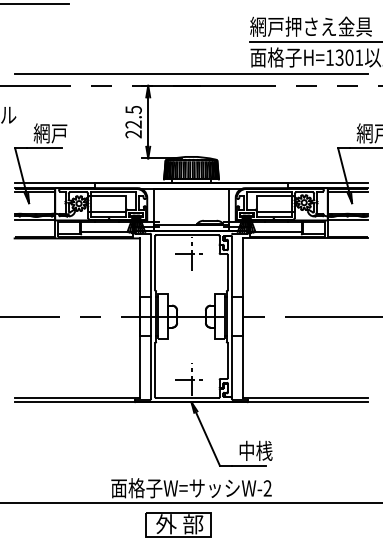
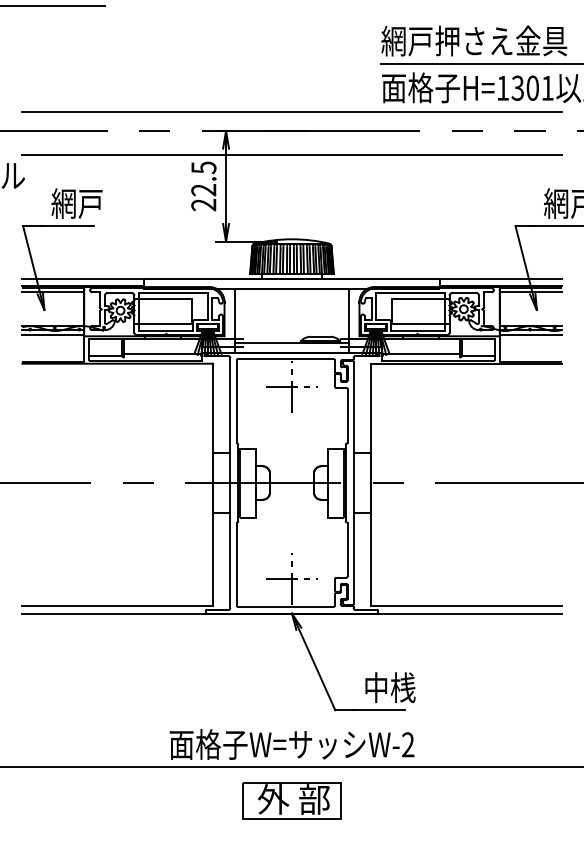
line: (191, 101) -> (292, 154), added
part: (178, 524) -> (292, 799), moved

